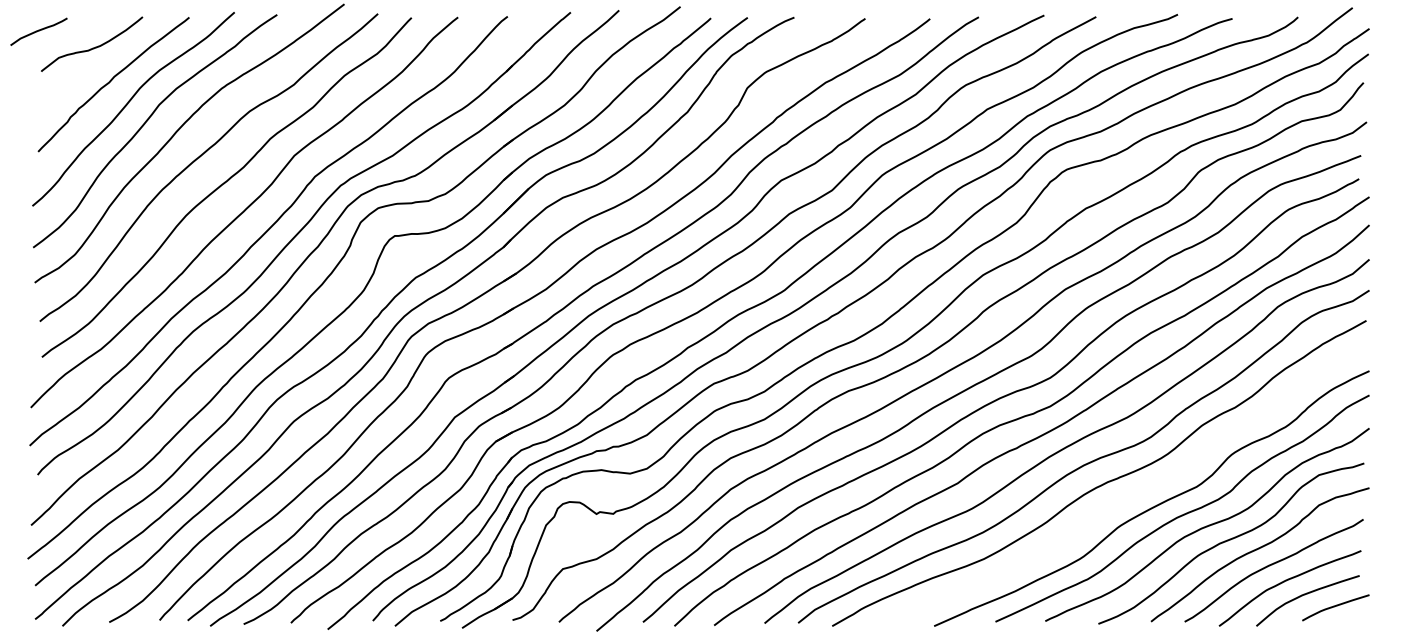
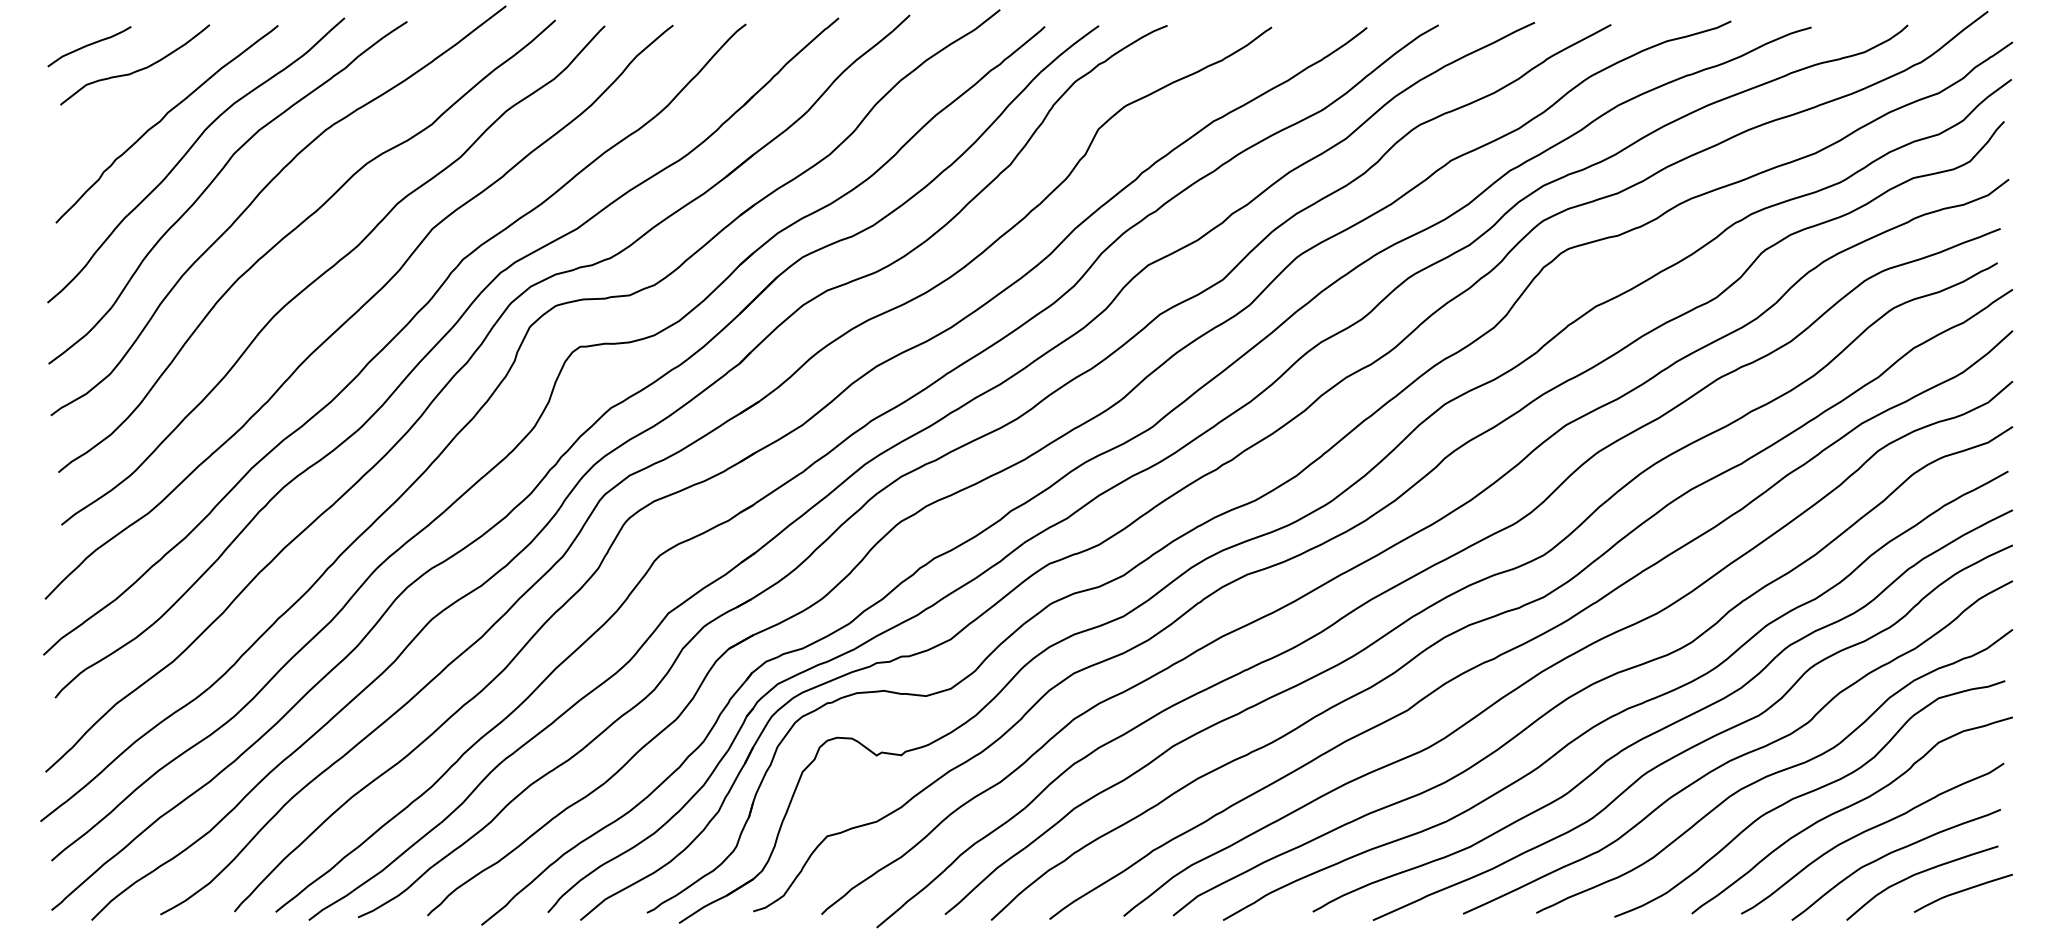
curve: (38, 31) -> (88, 46), moved
curve: (1135, 492) -> (1668, 723), added

